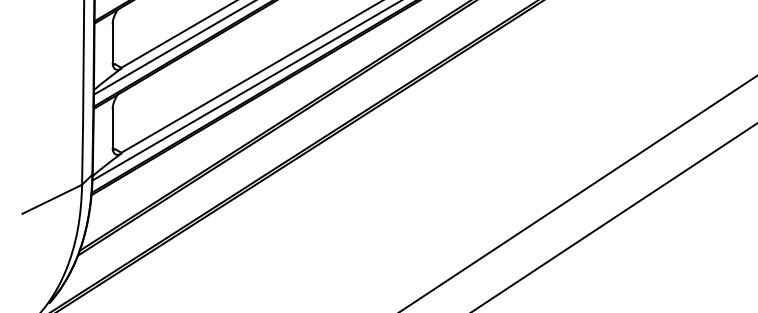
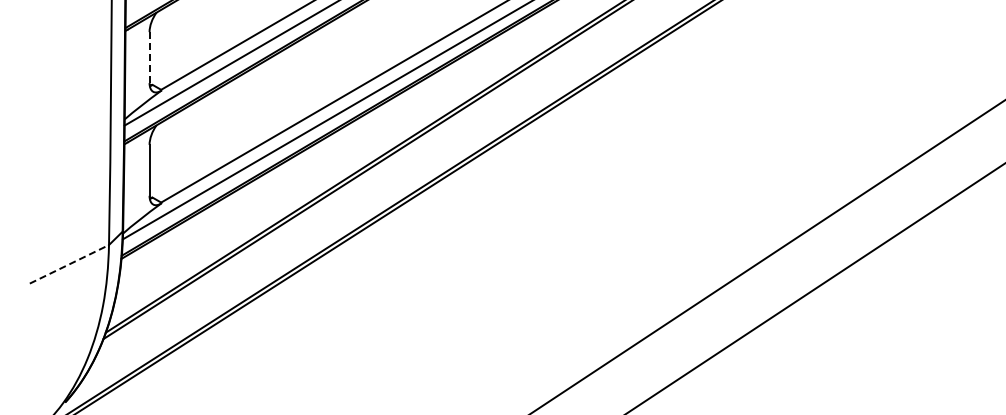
line: (112, 44) -> (149, 58), solid -> dashed
line: (52, 199) -> (69, 264), solid -> dashed

